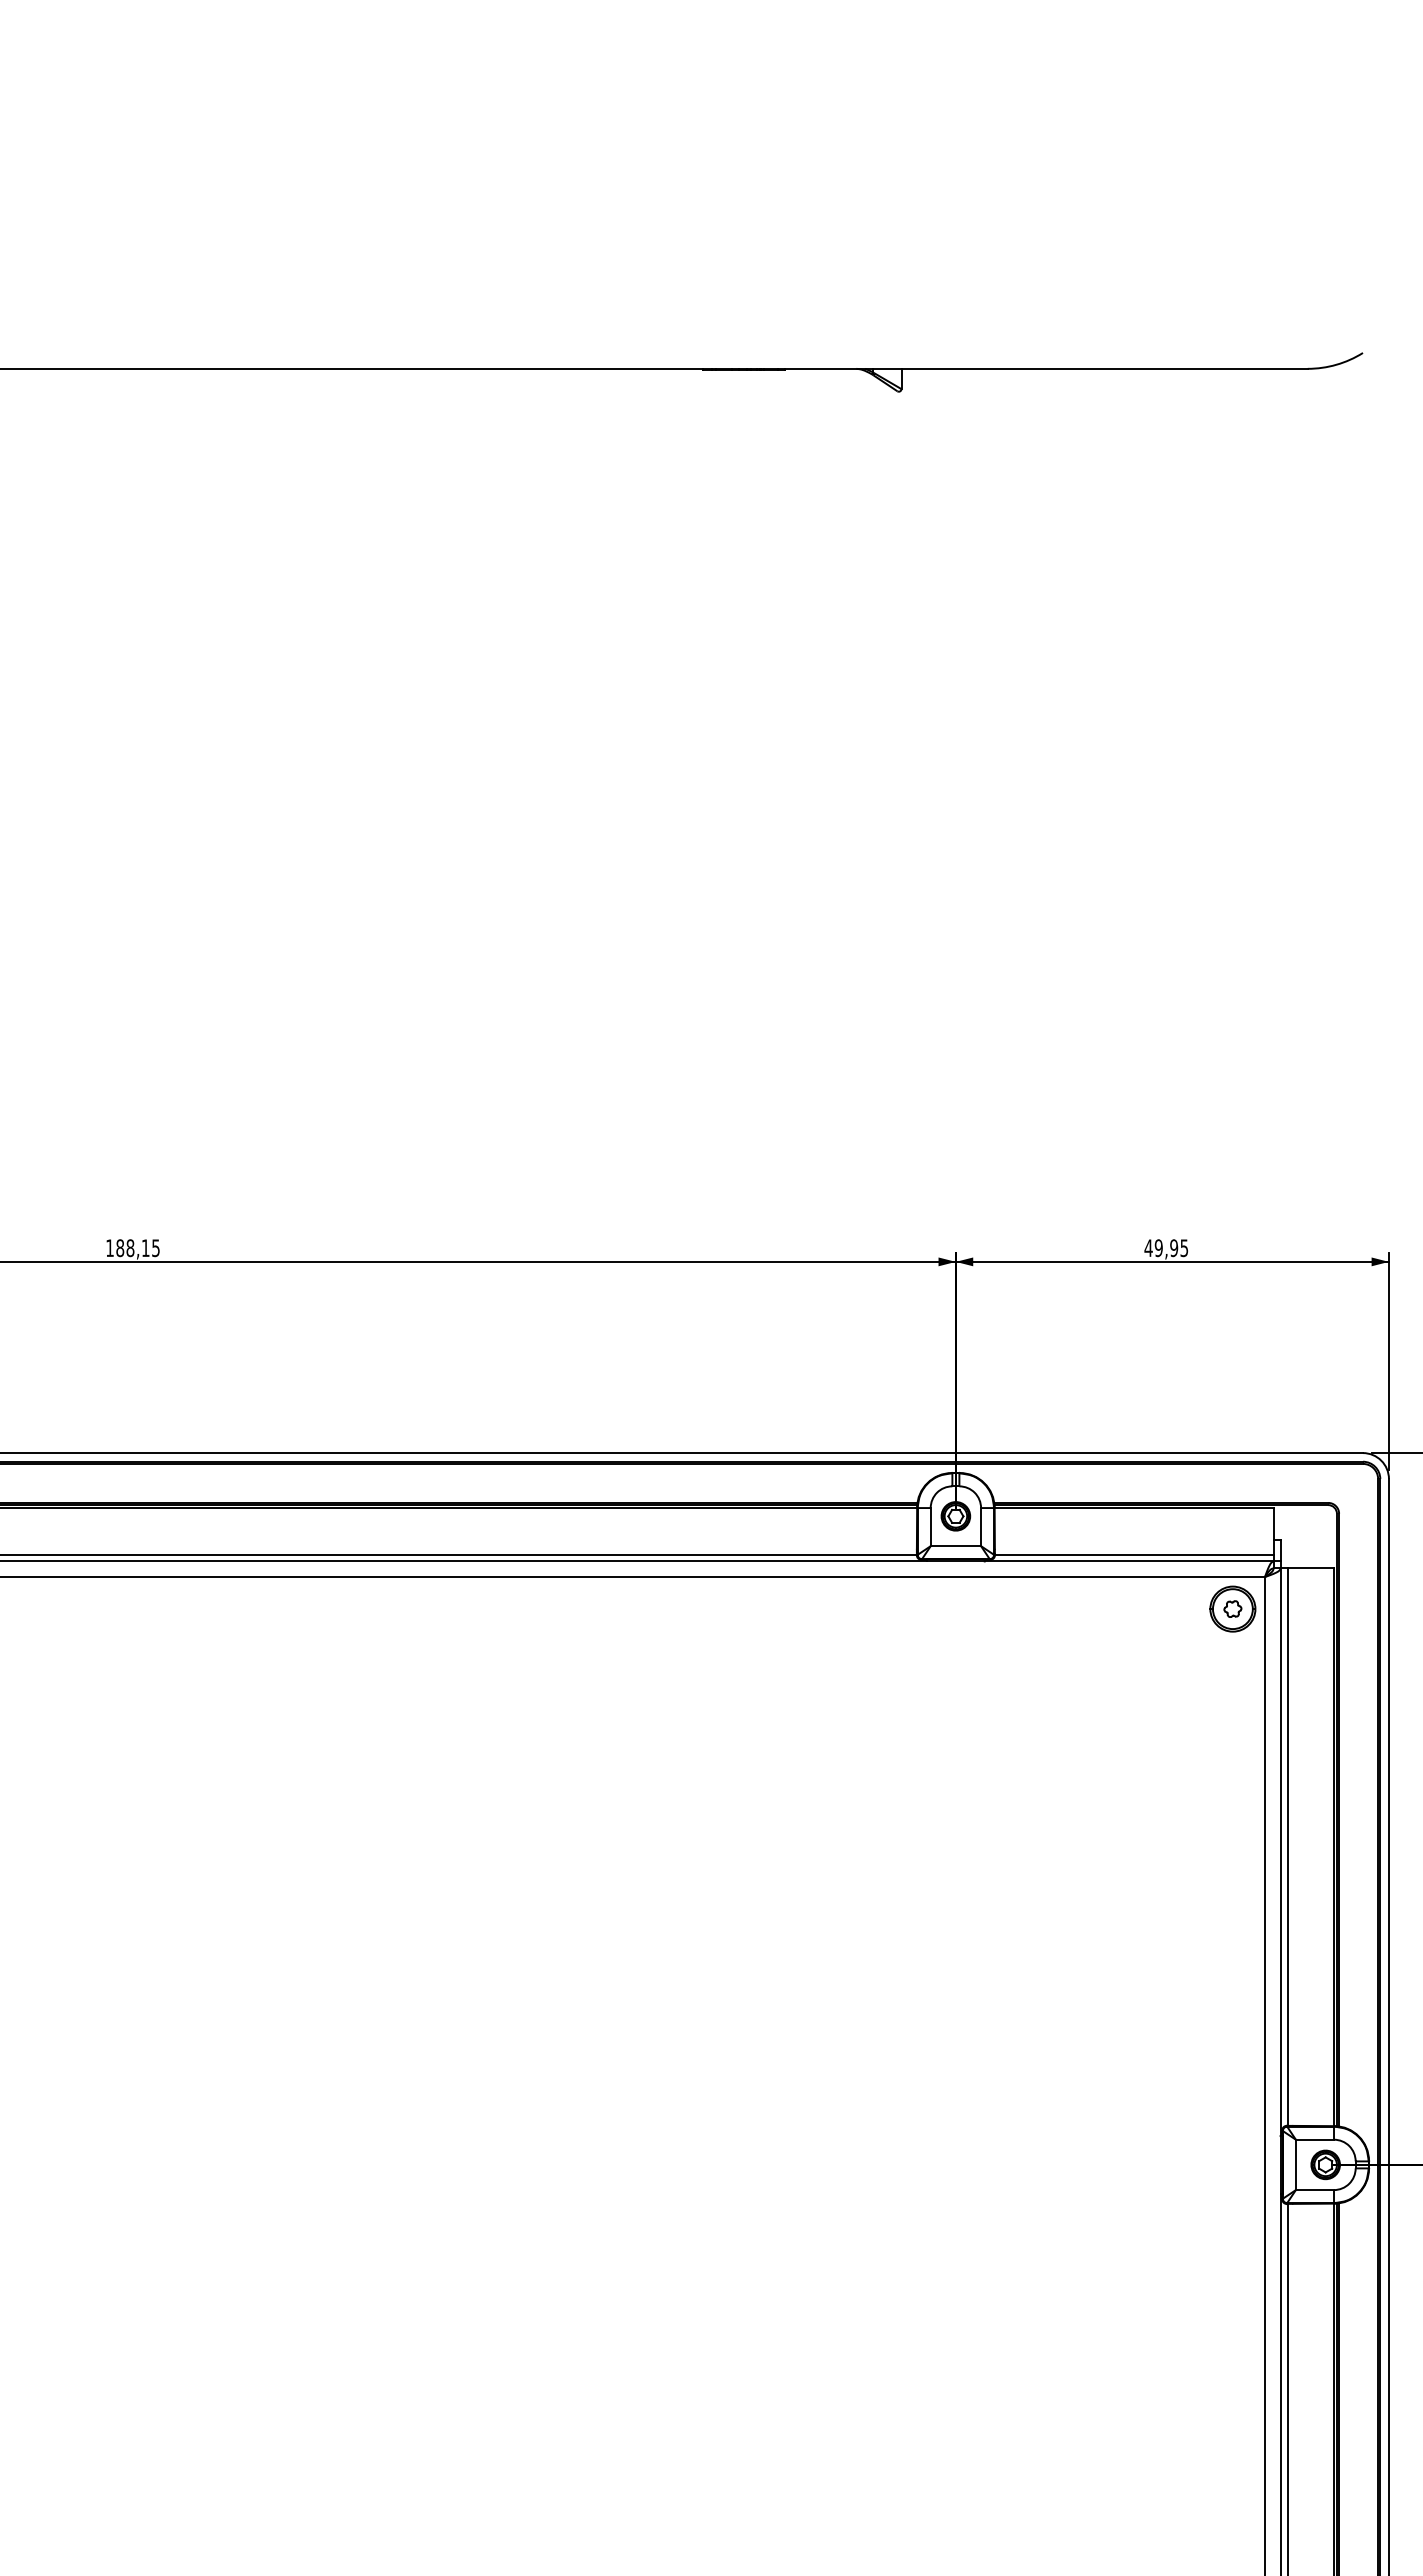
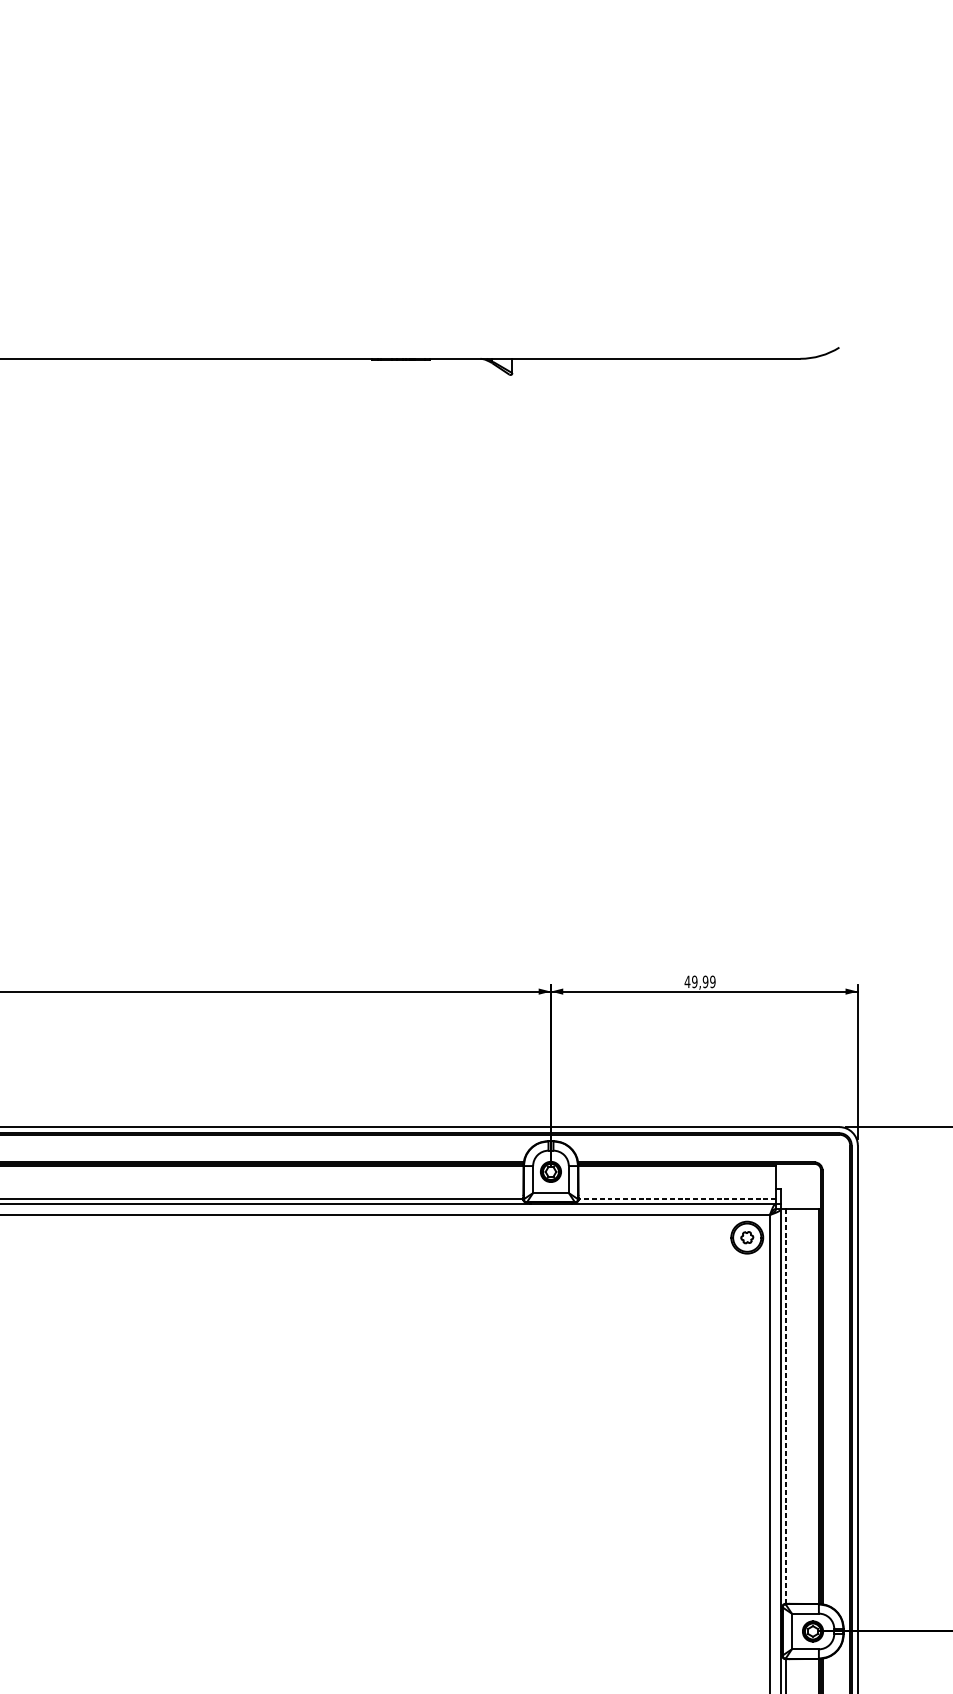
text: (1184, 1247) -> (712, 981), 49,95 -> 49,99
line: (1133, 1554) -> (676, 1198), solid -> dashed
line: (1287, 1847) -> (785, 1406), solid -> dashed

